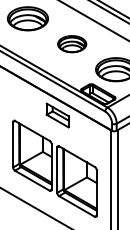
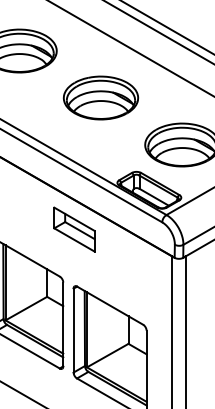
part: (72, 43) -> (101, 96), size x1.43

